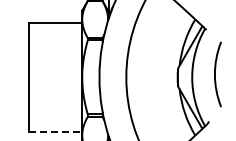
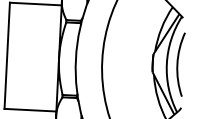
arc: (215, 74) -> (177, 64), moved
line: (56, 131) -> (31, 110), dashed -> solid

